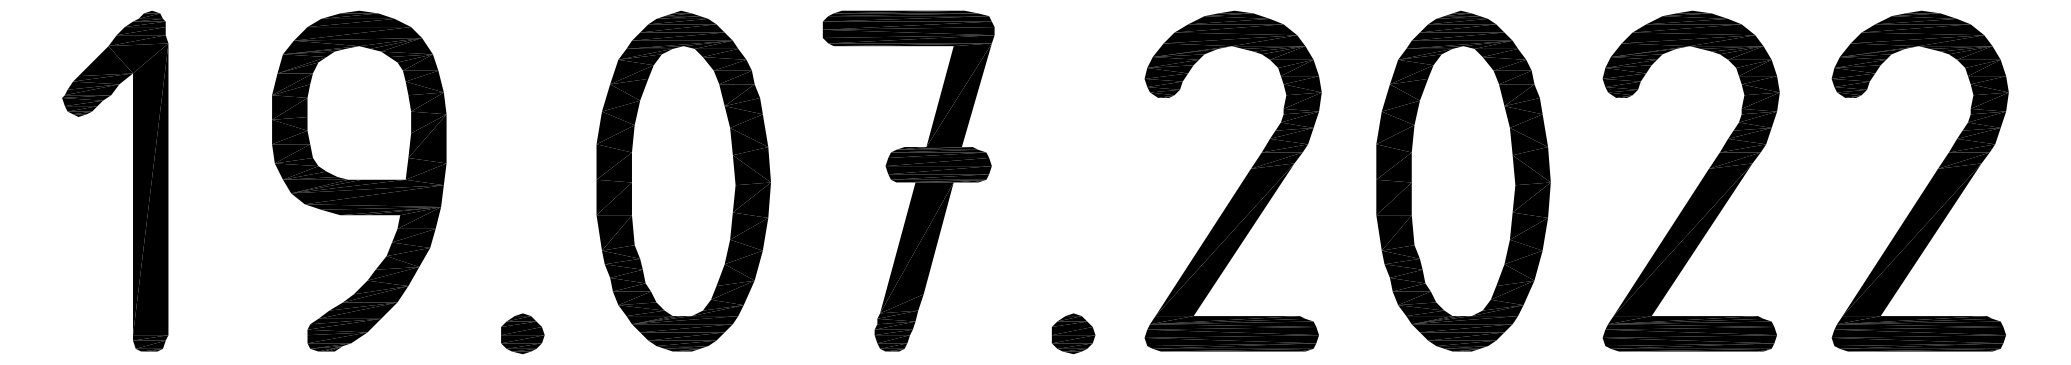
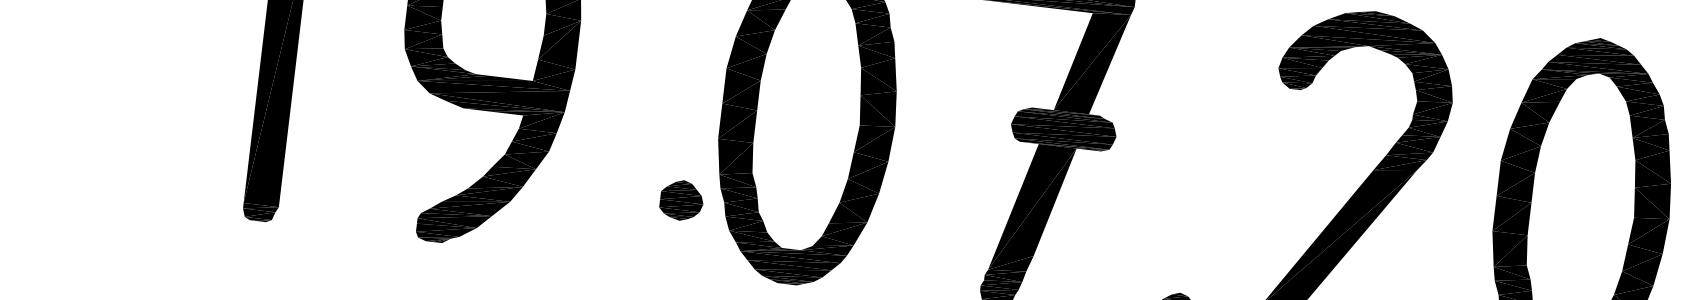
part: (522, 333) -> (681, 200), moved

